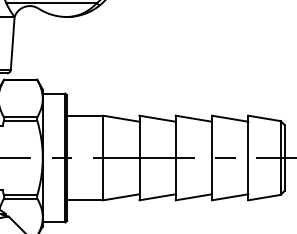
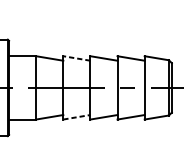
line: (157, 118) -> (76, 58), solid -> dashed
line: (158, 197) -> (77, 117), solid -> dashed

